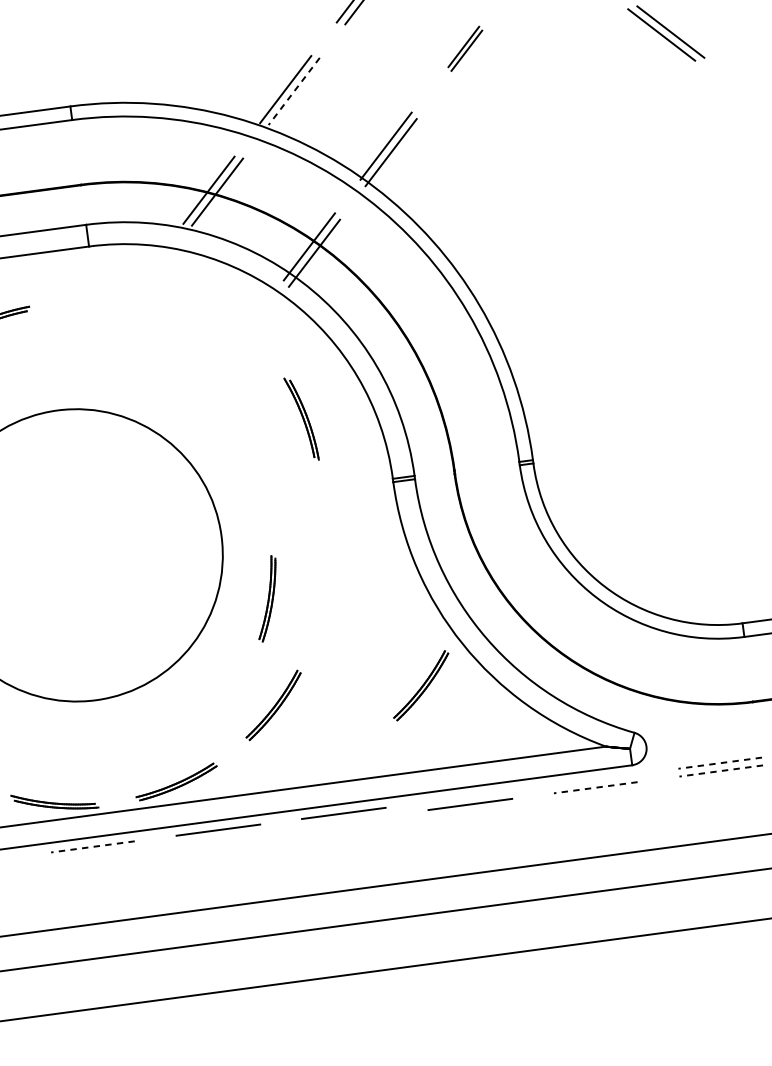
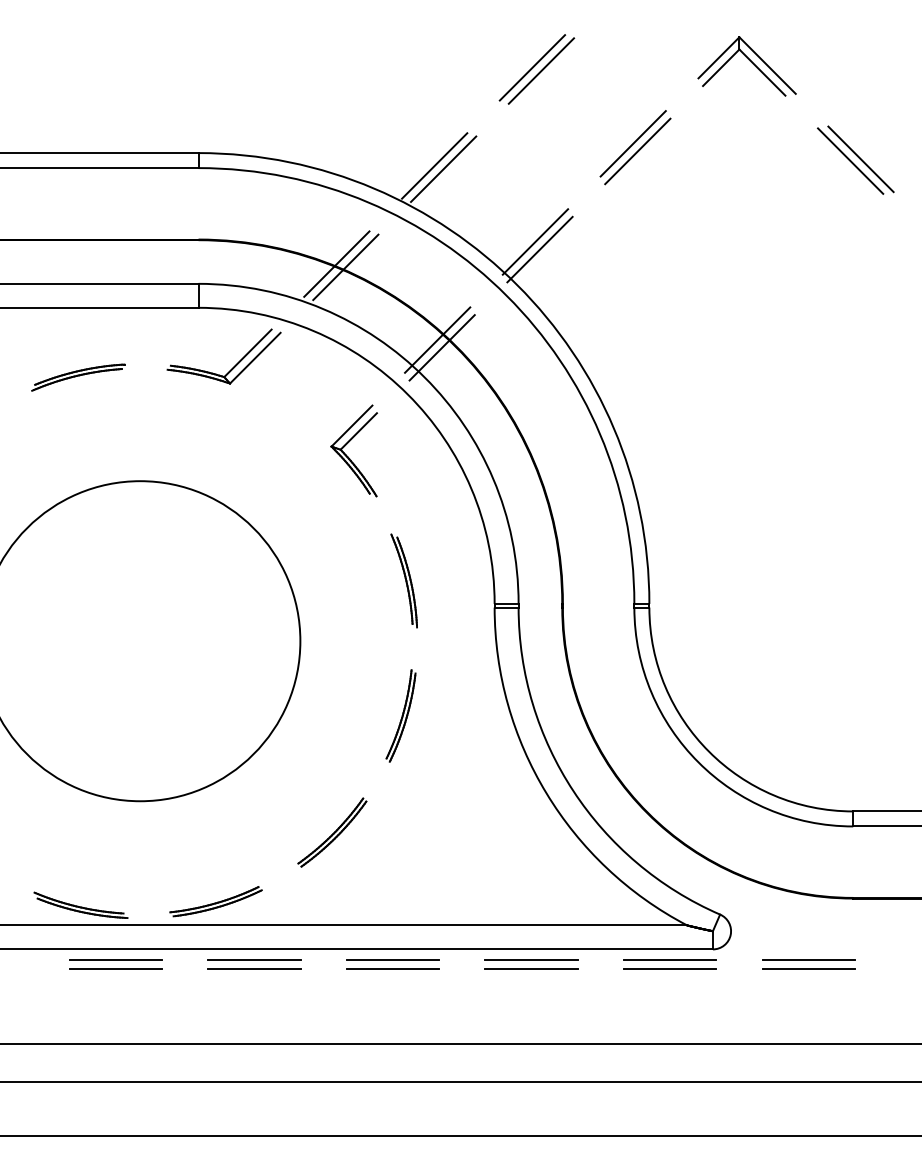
part: (465, 48) -> (635, 147), size x1.67
line: (294, 91) -> (443, 169), dashed -> solid
part: (127, 295) -> (233, 366), added
part: (241, 362) -> (347, 455), added
part: (300, 418) -> (403, 580), moved
part: (266, 598) -> (400, 715), moved
part: (421, 685) -> (495, 832), removed
line: (719, 762) -> (808, 959), dashed -> solid
line: (721, 770) -> (808, 968), dashed -> solid
line: (594, 779) -> (669, 959), added
line: (595, 787) -> (669, 968), dashed -> solid
line: (469, 796) -> (531, 959), added
line: (344, 821) -> (392, 968), added
line: (219, 837) -> (254, 968), added
line: (92, 846) -> (115, 959), dashed -> solid
line: (93, 854) -> (115, 968), added

